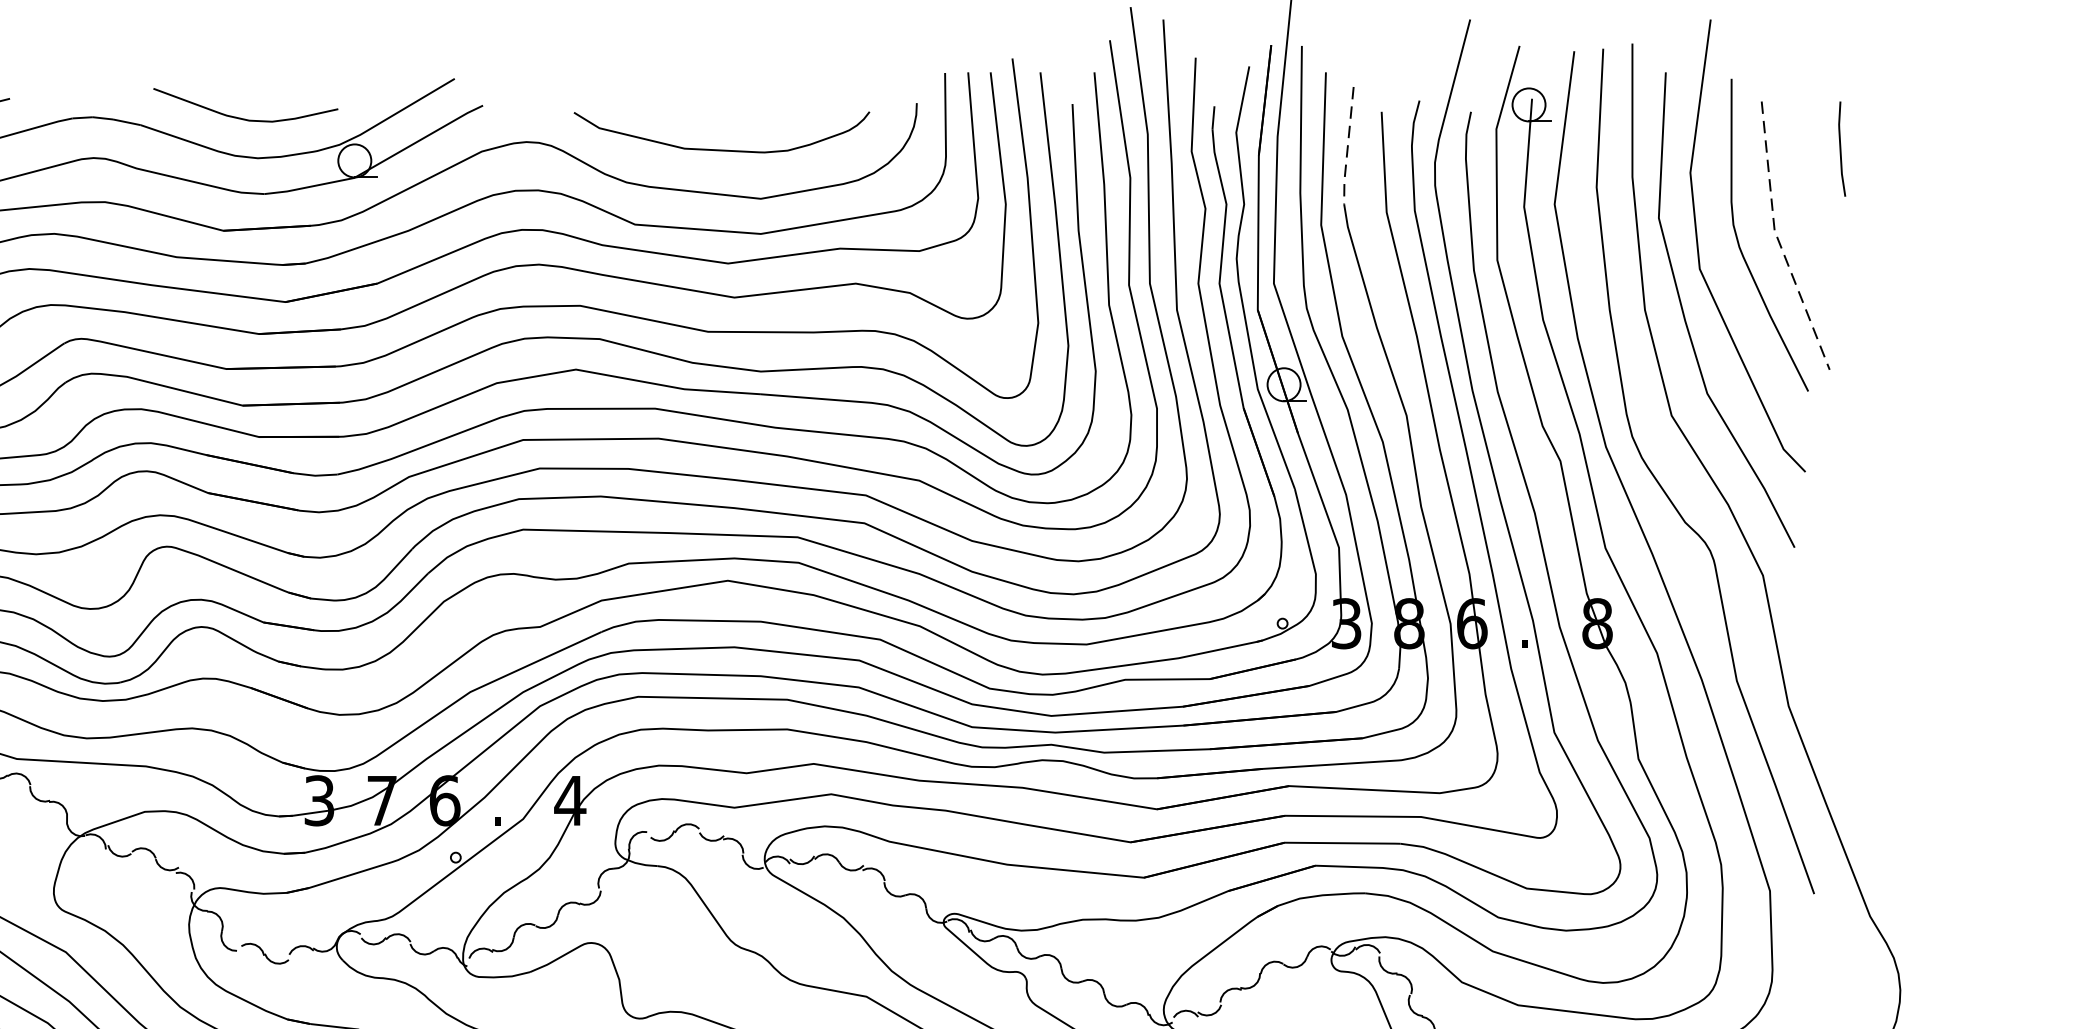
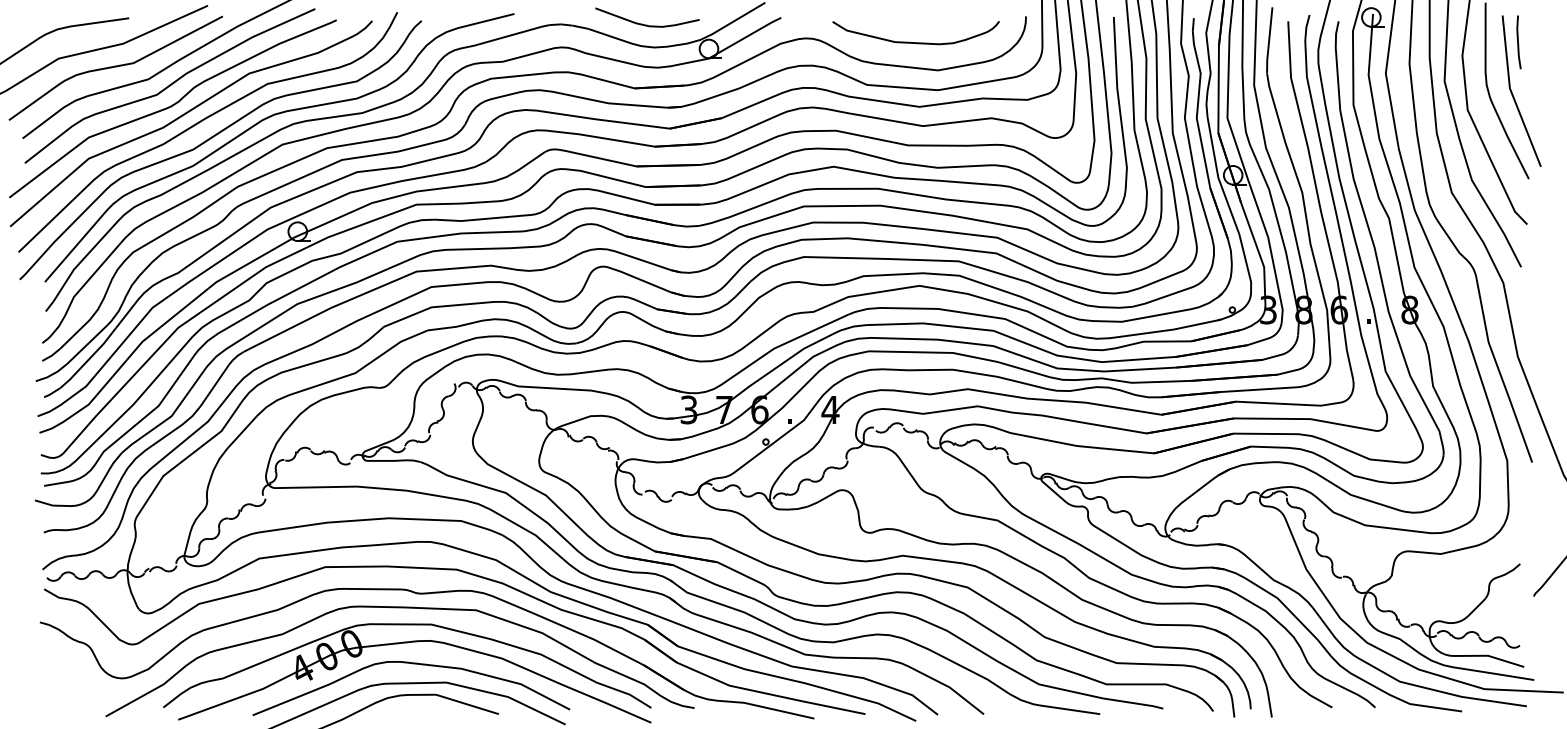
line: (1348, 147) -> (1269, 41), dashed -> solid
line: (1841, 149) -> (1518, 42), moved
line: (1777, 239) -> (1511, 93), dashed -> solid

